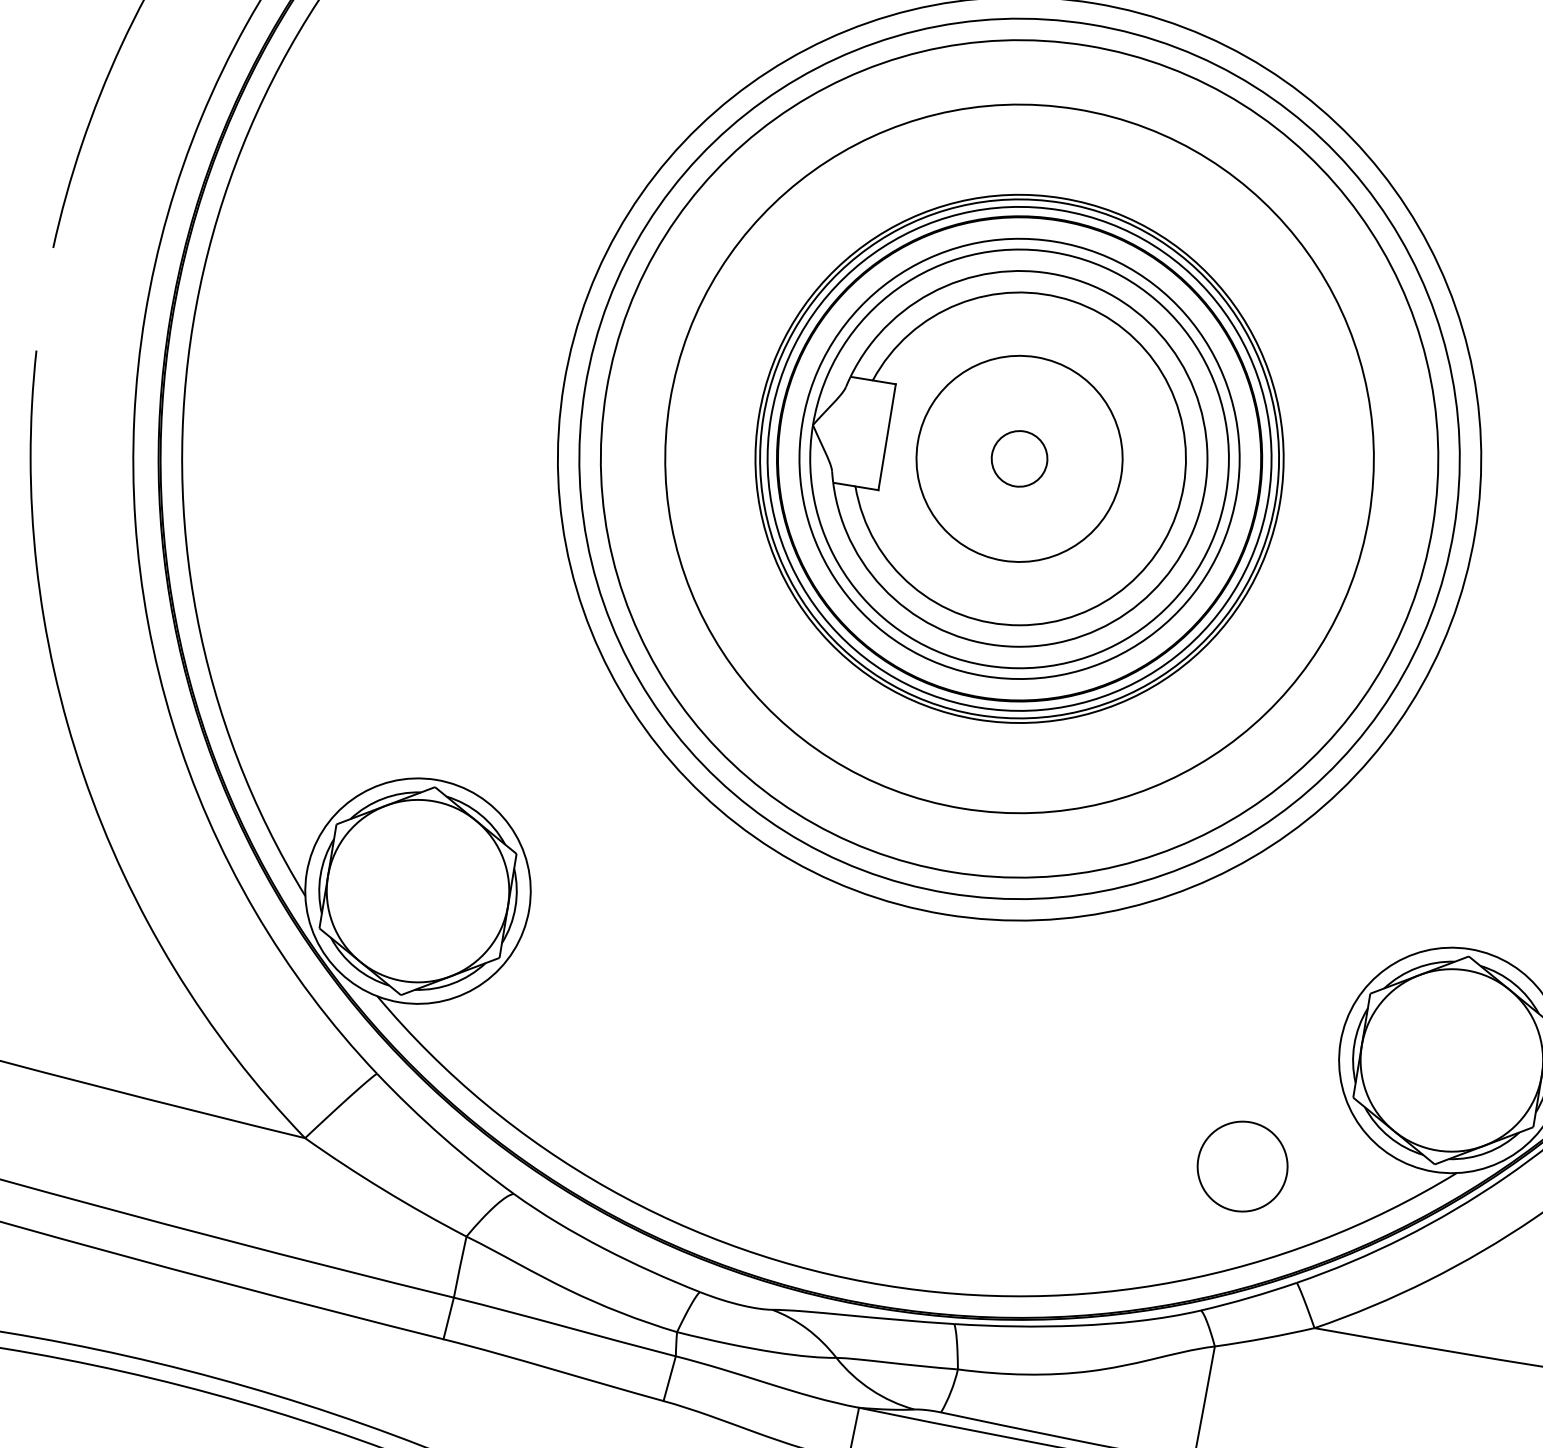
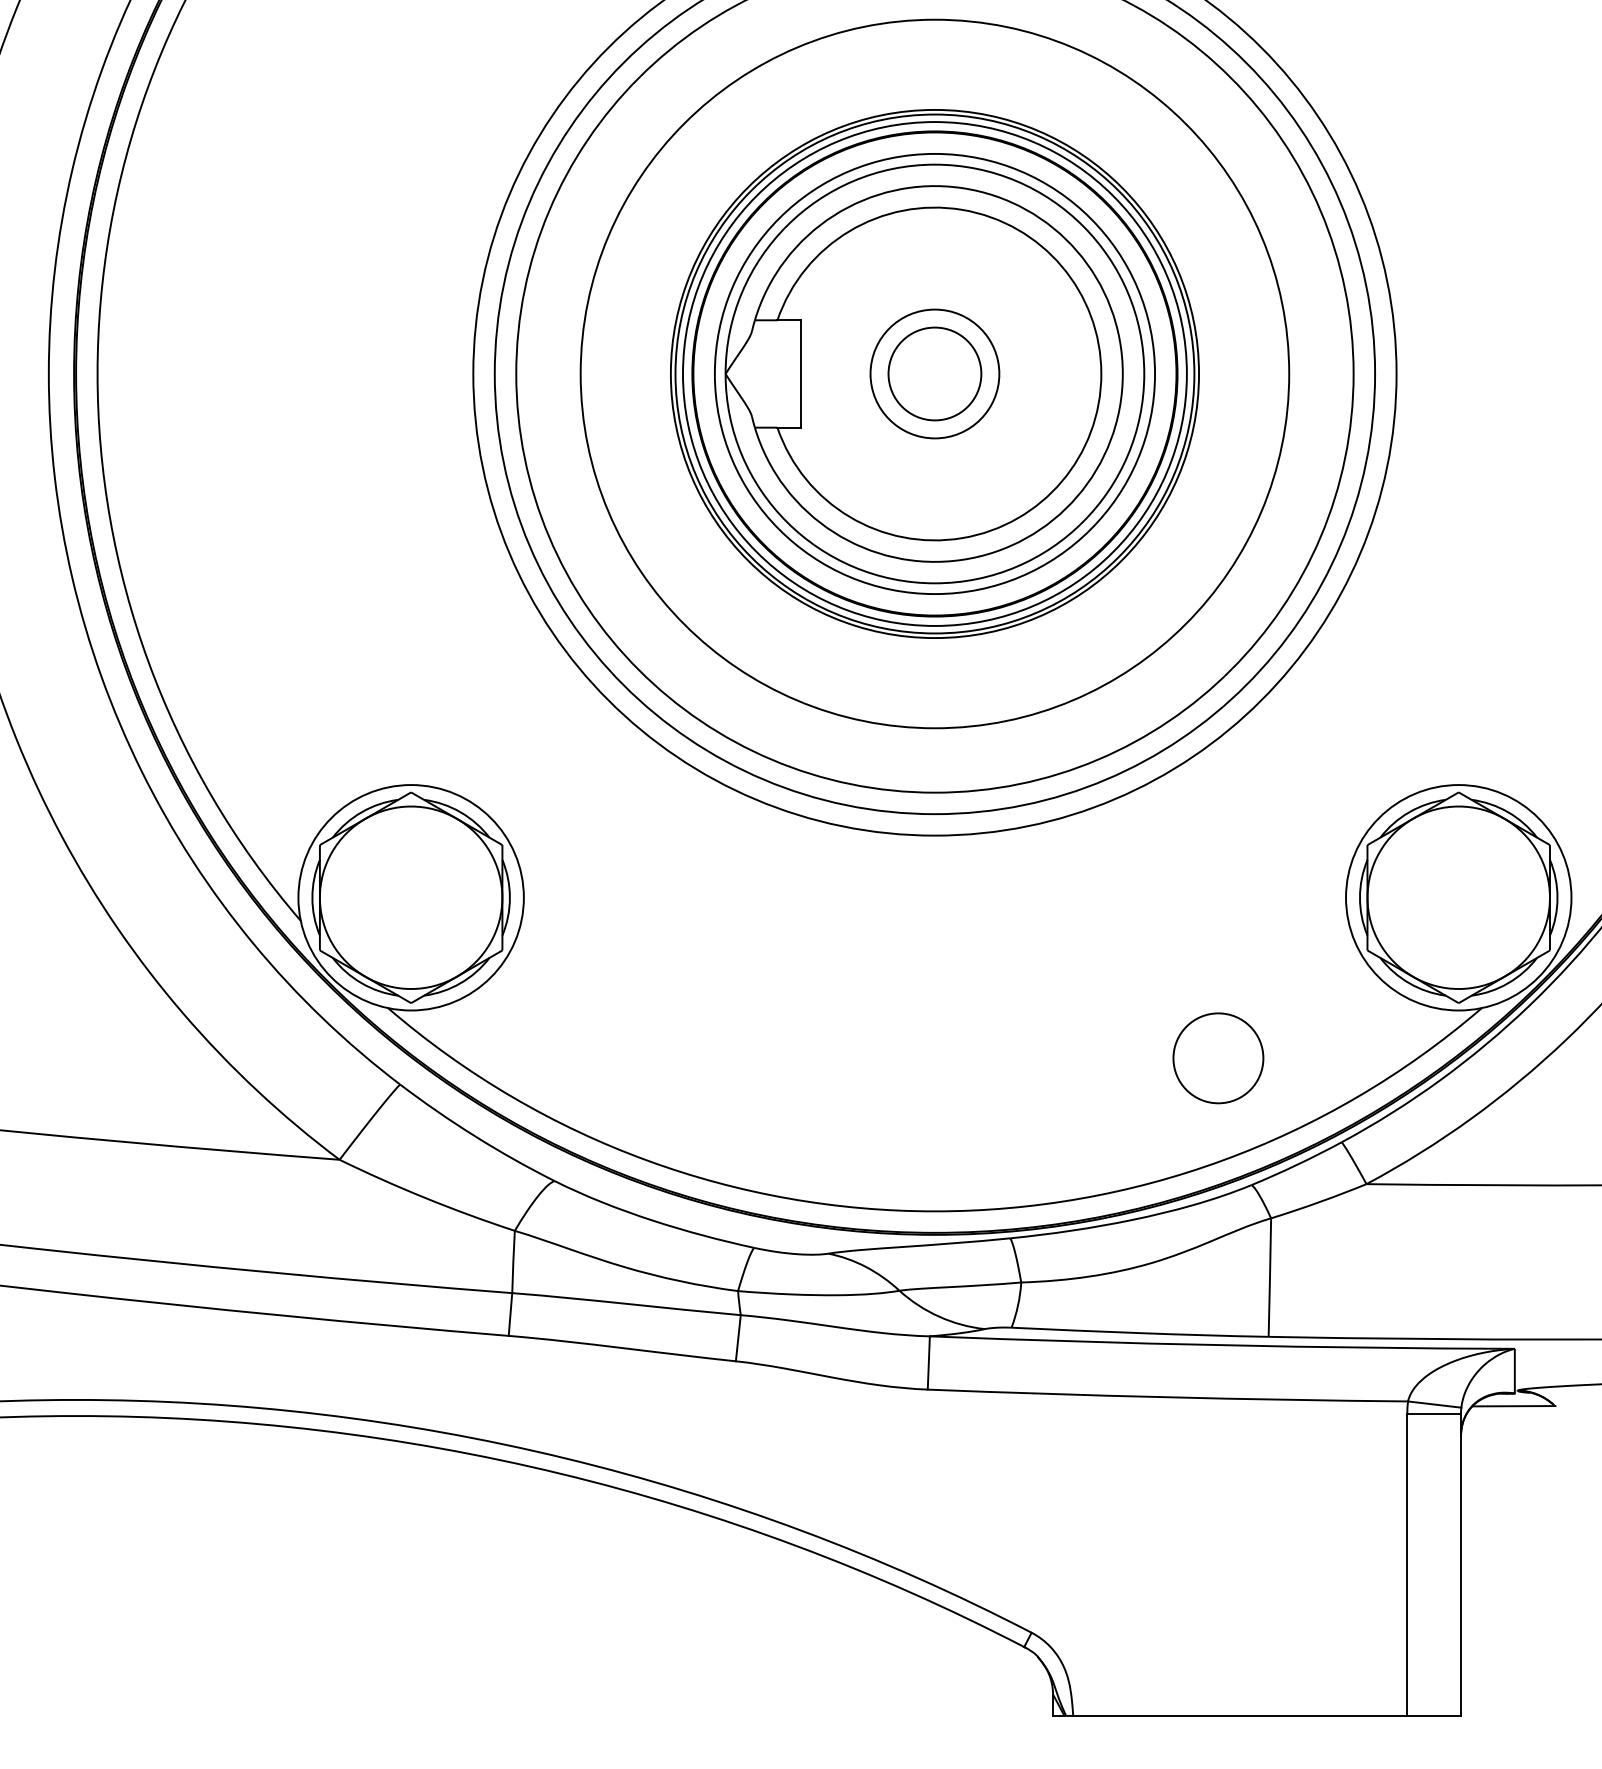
circle: (1019, 458) -> (934, 373), size x0.62
circle: (1019, 458) -> (934, 373), size x1.67
circle: (1242, 1166) -> (1218, 1058), moved

